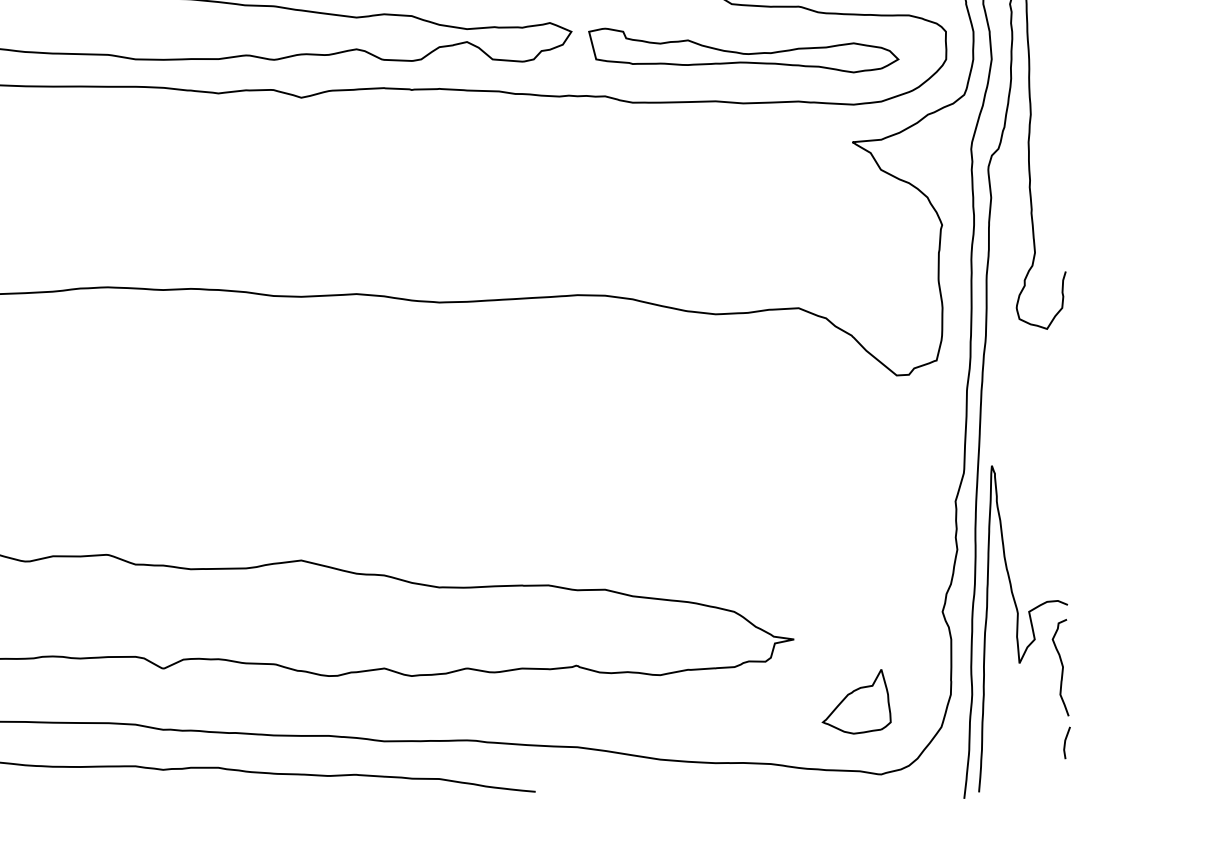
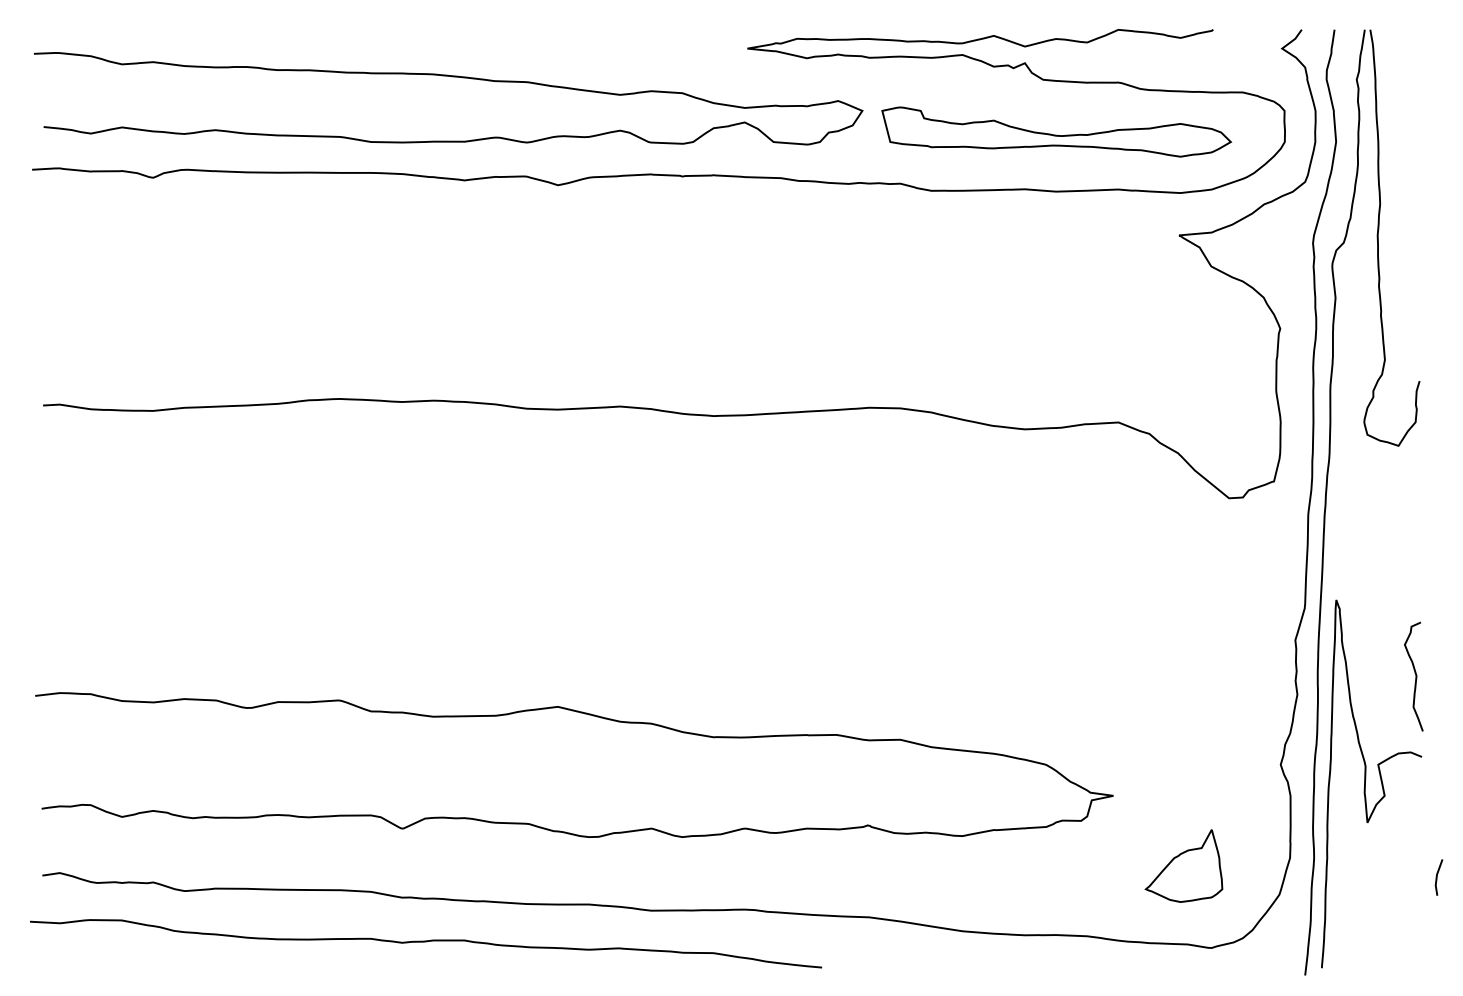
curve: (1062, 667) -> (1415, 676), moved
line: (1065, 742) -> (1437, 877), moved

